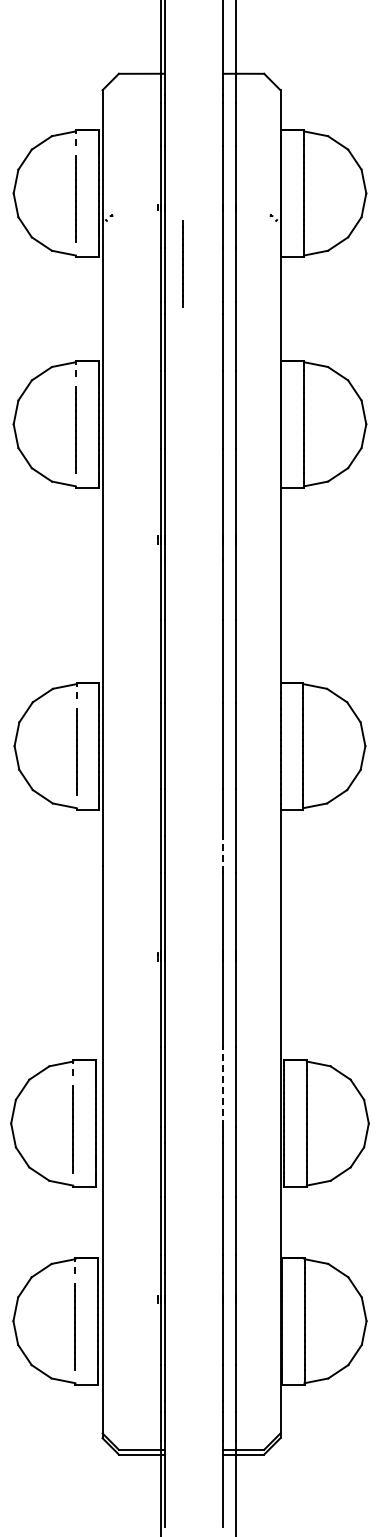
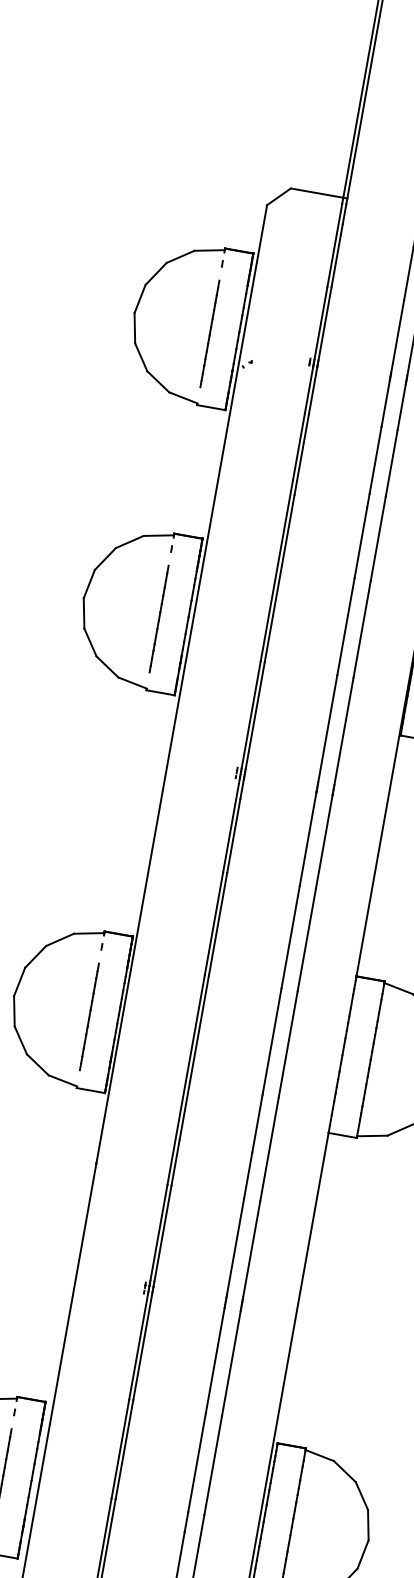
line: (182, 263) -> (327, 436), removed
line: (223, 854) -> (248, 1175), dashed -> solid
line: (223, 1086) -> (197, 1462), dashed -> solid

